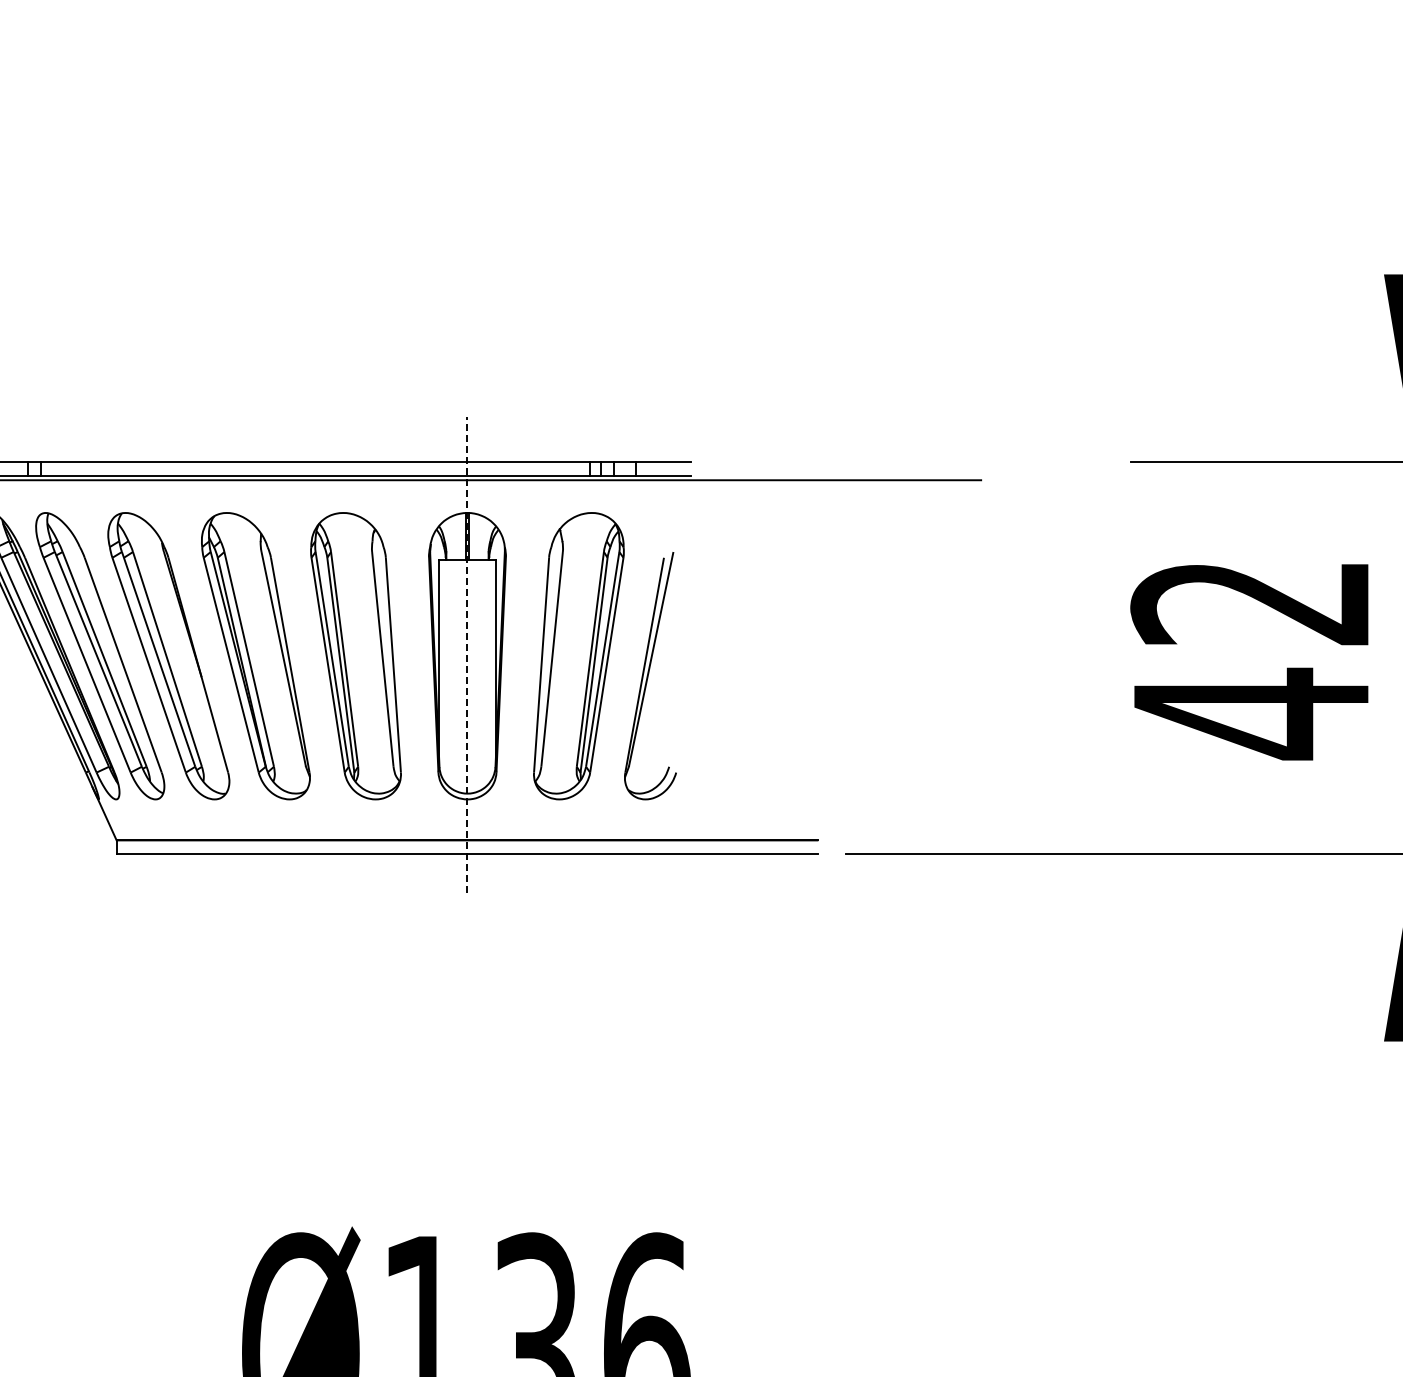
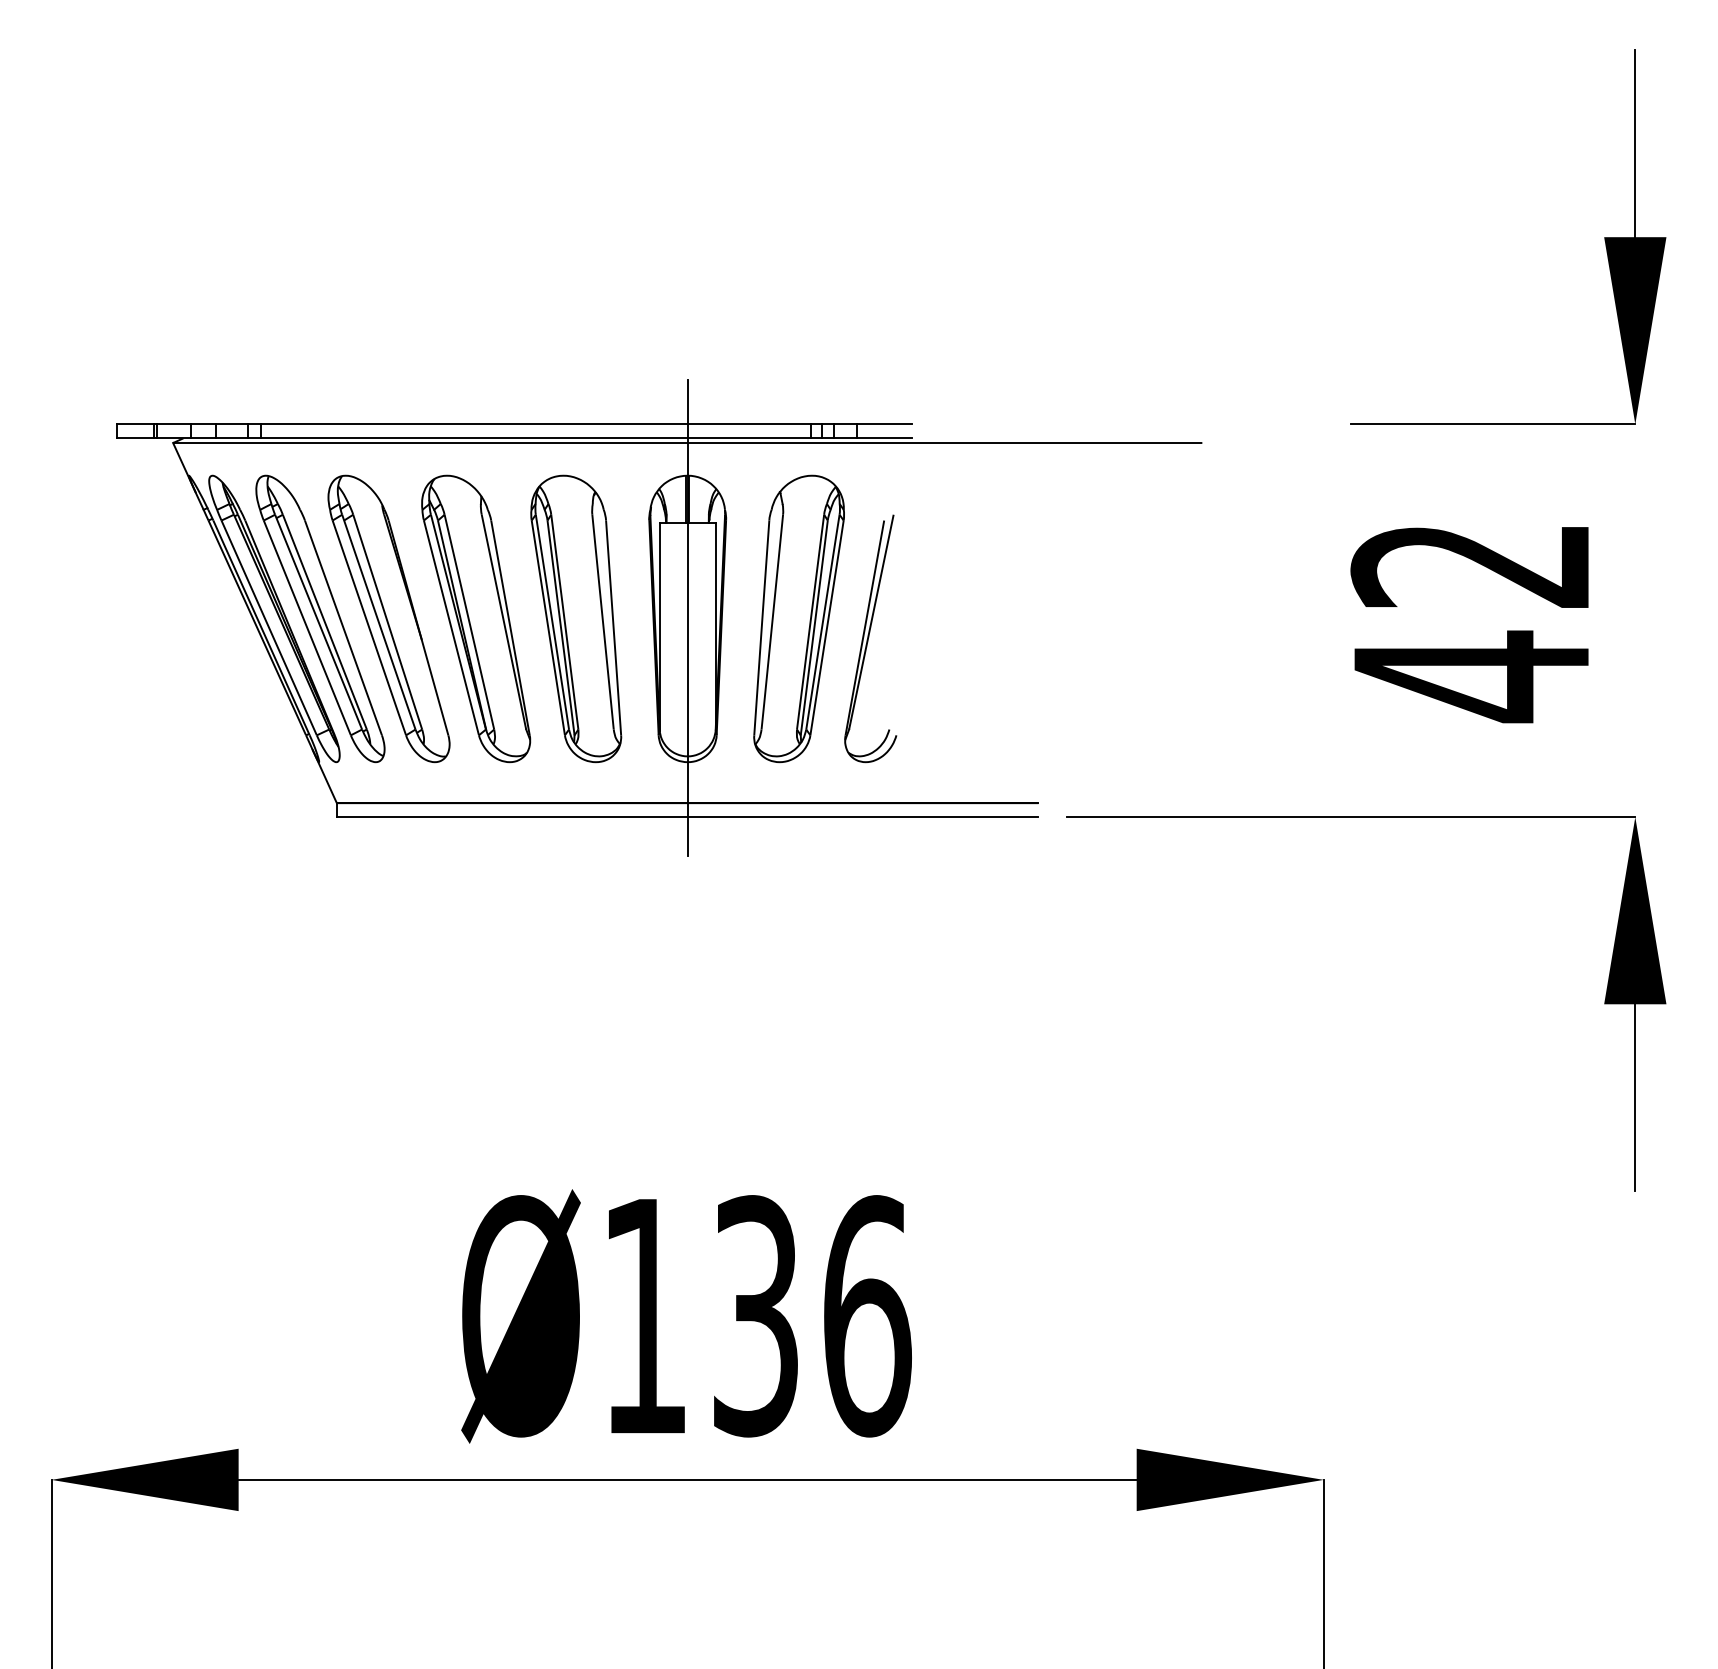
line: (467, 654) -> (687, 617), dashed -> solid

